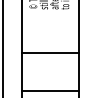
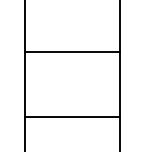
line: (50, 53) -> (72, 53), moved
line: (50, 90) -> (72, 116), moved

